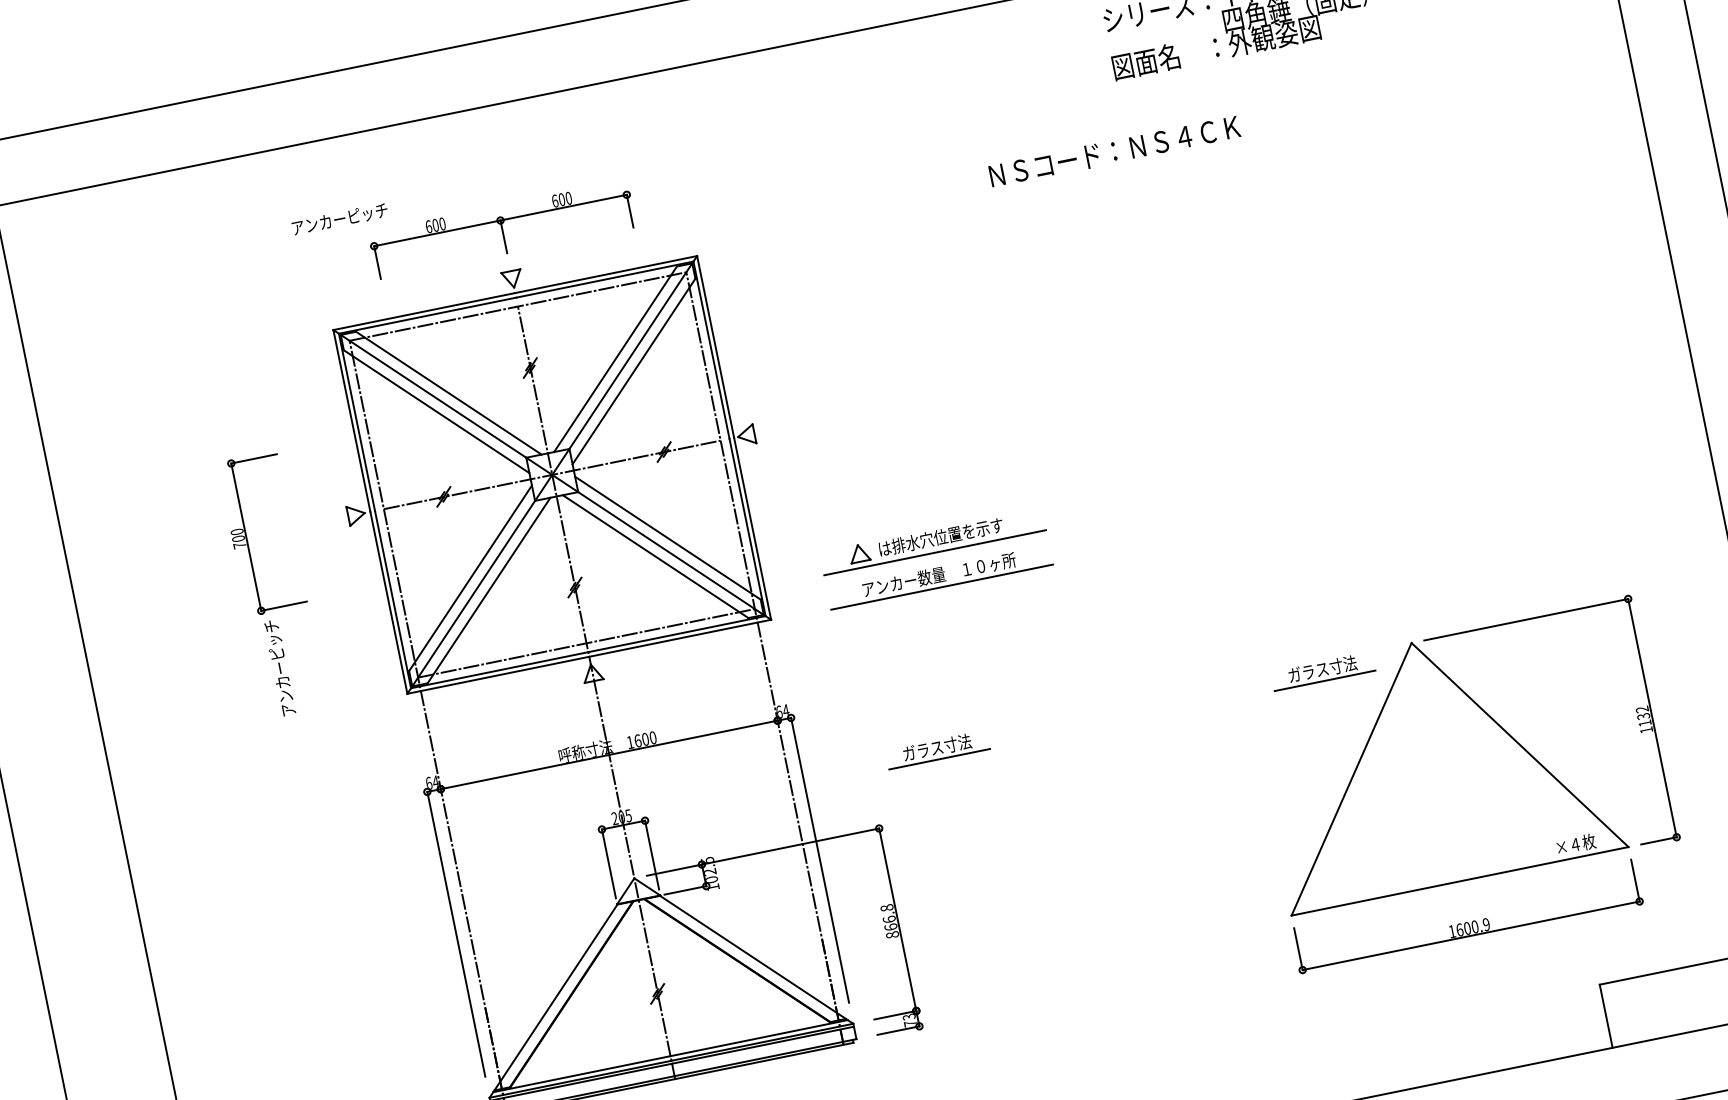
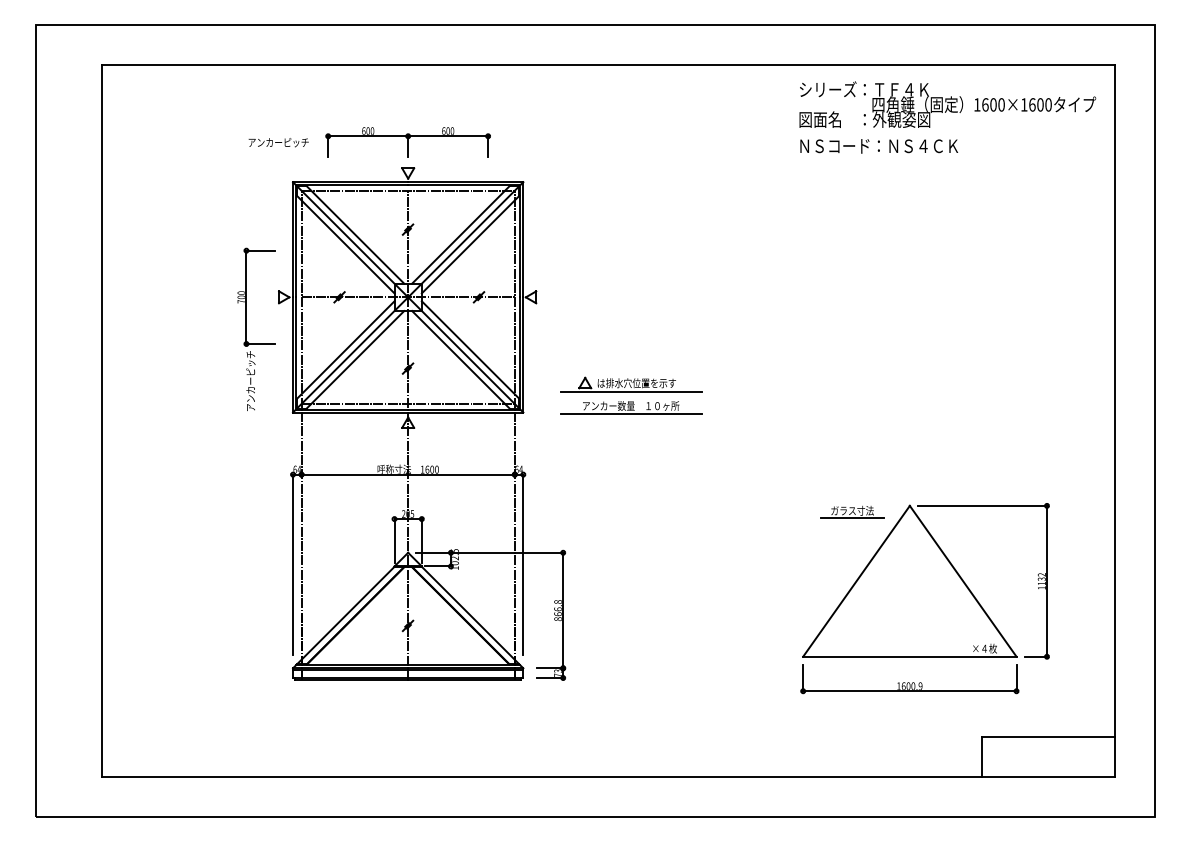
text: (1115, 151) -> (879, 146), moved
text: (339, 219) -> (278, 142), moved
part: (256, 586) -> (246, 328), moved
part: (937, 748) -> (608, 511), removed

